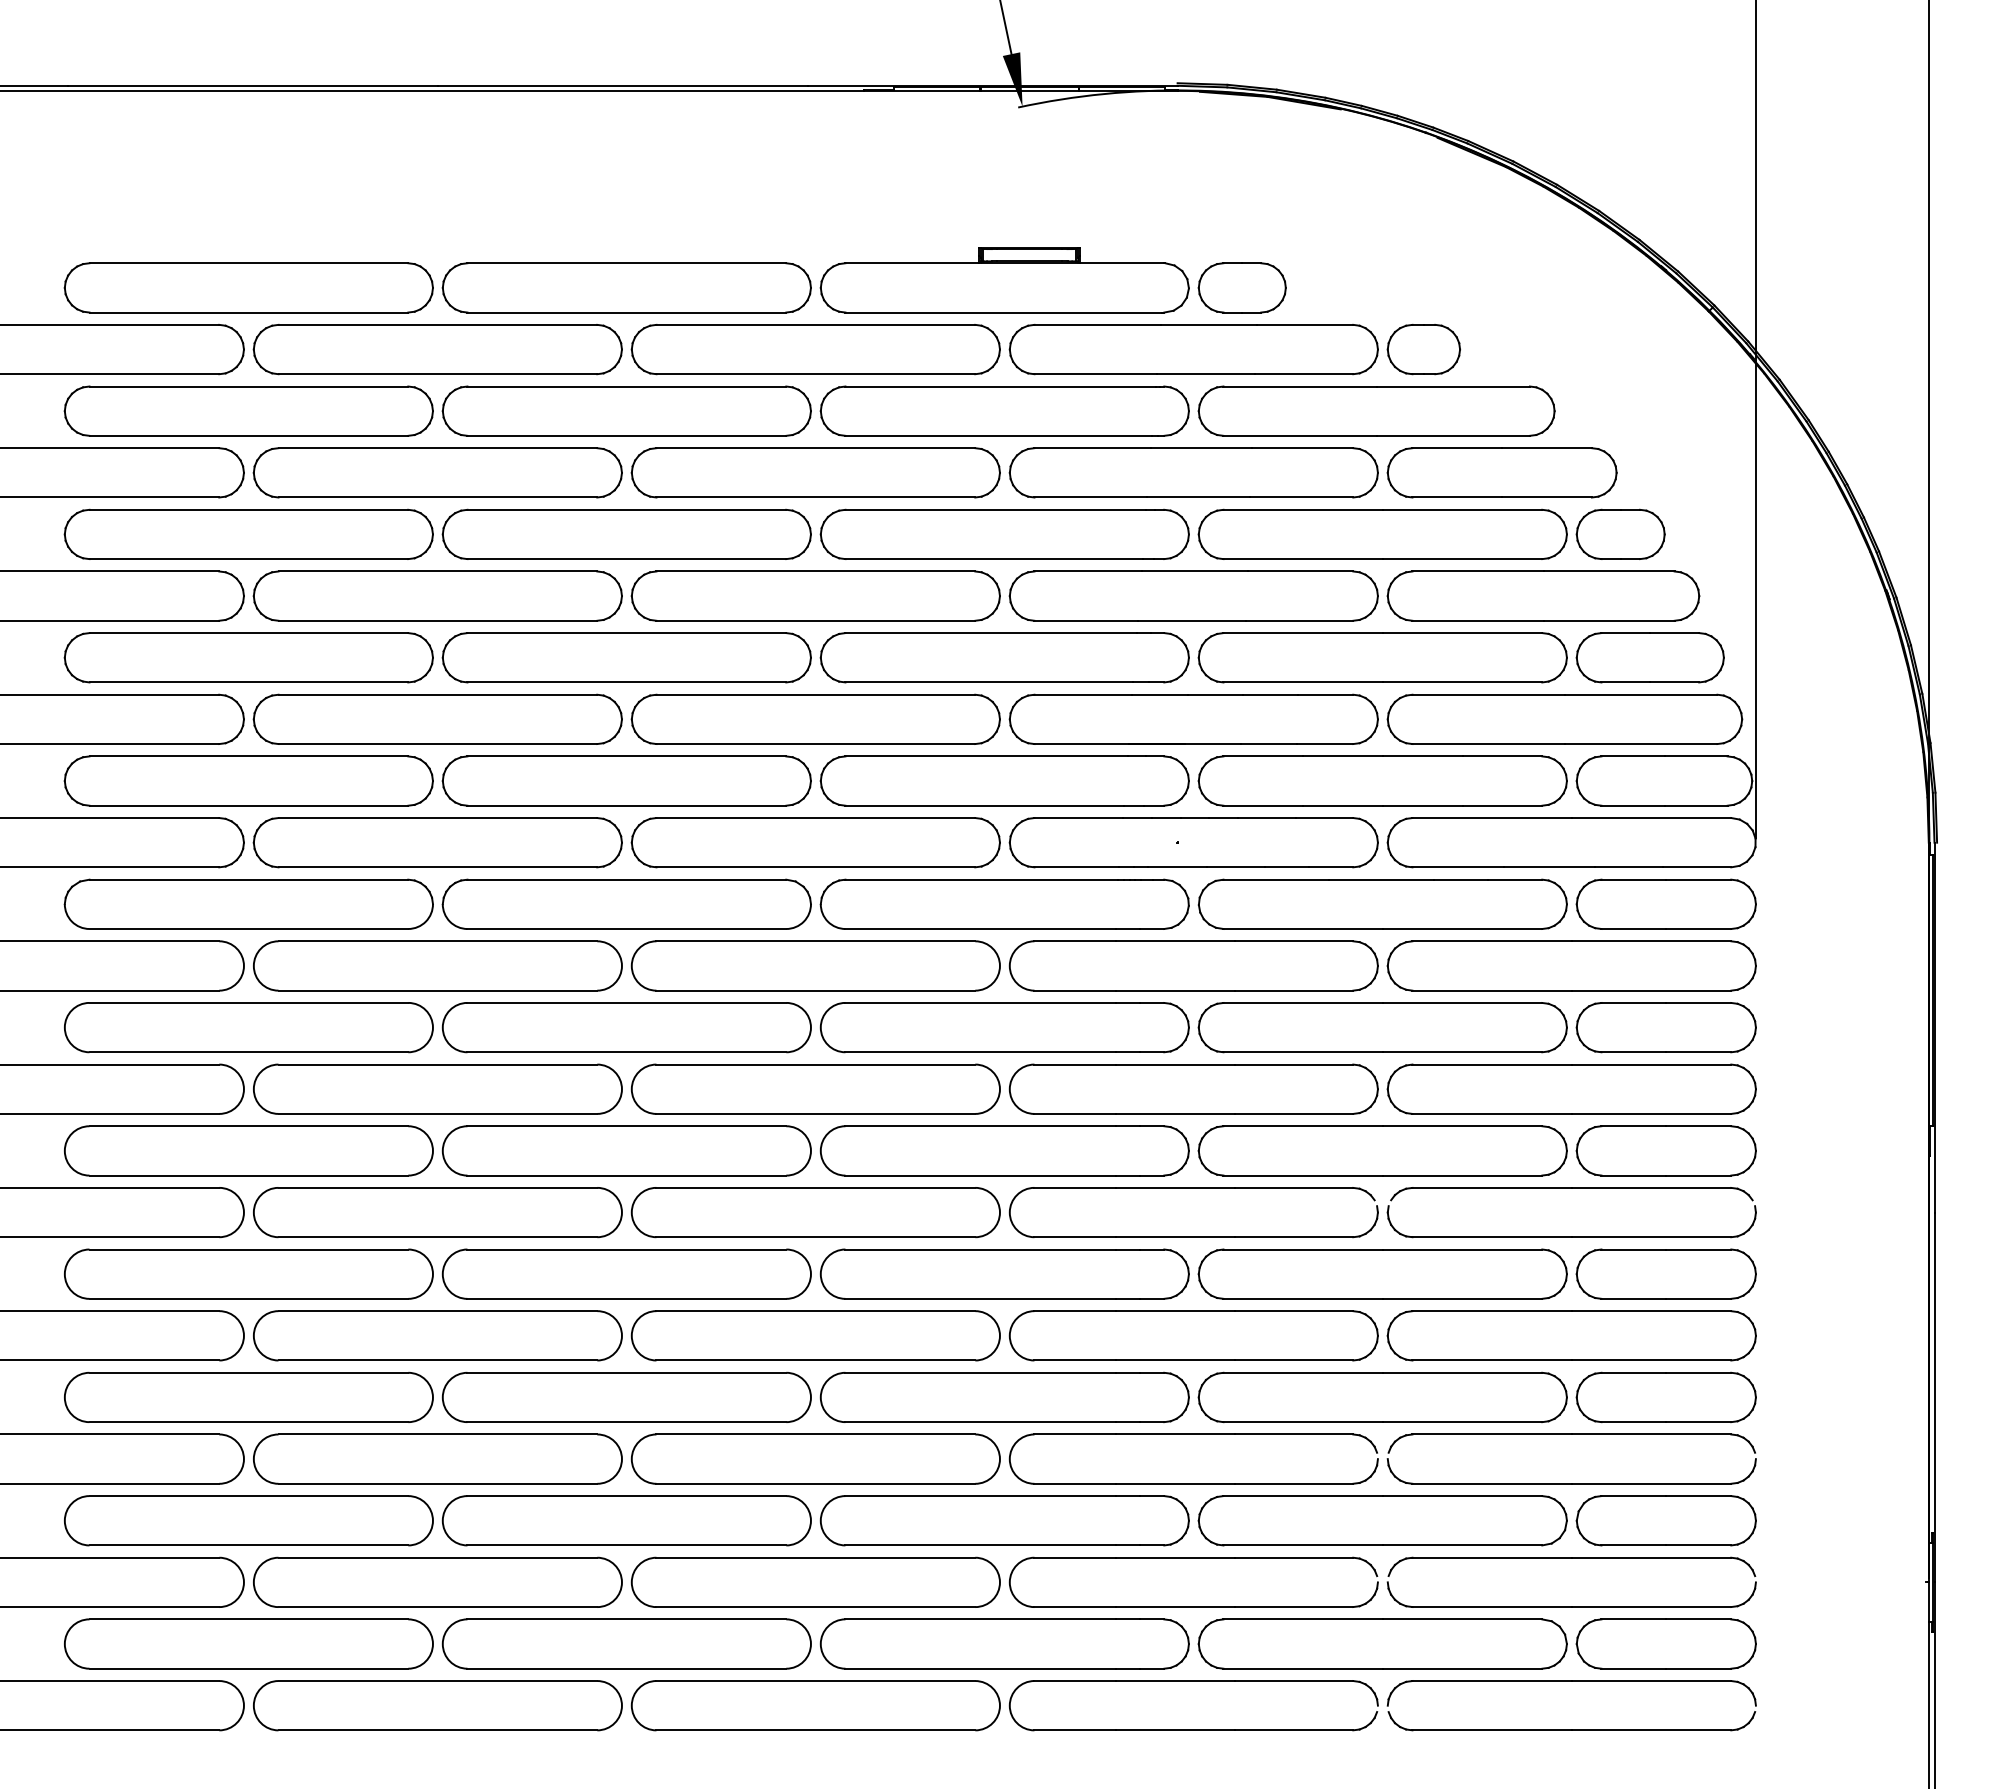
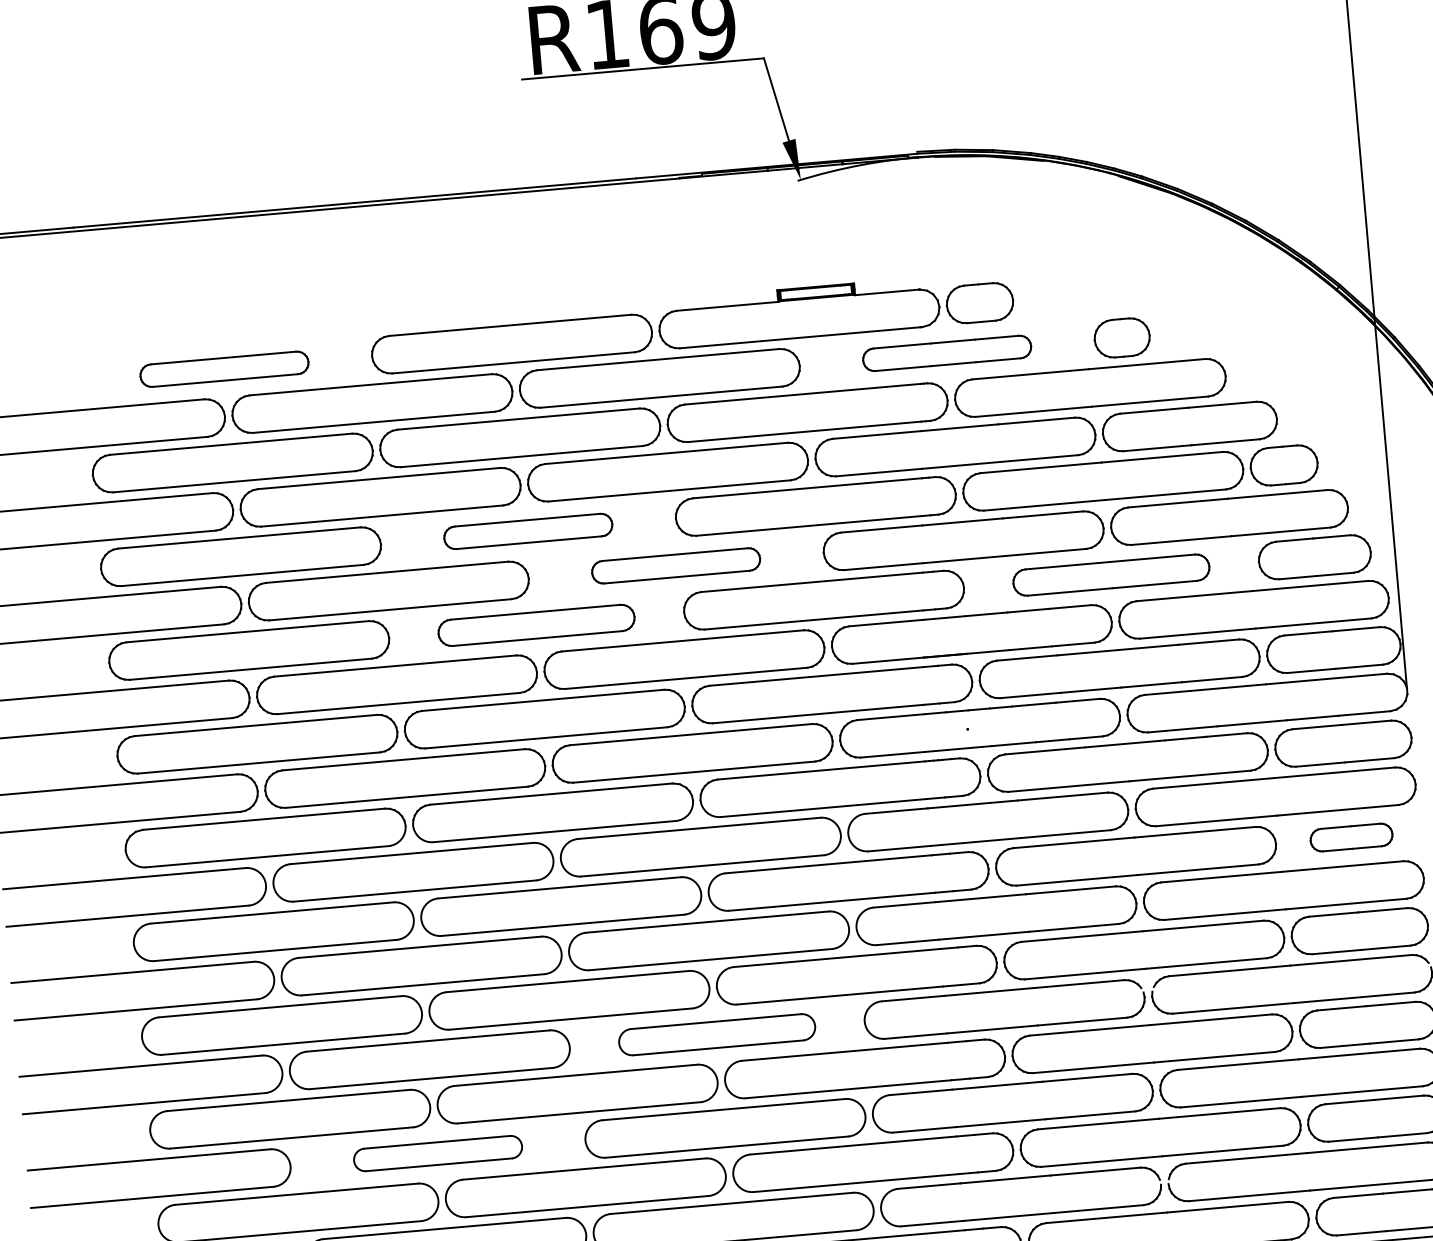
part: (248, 287) -> (224, 368), size x0.6
part: (1193, 349) -> (946, 353), size x0.6
part: (626, 533) -> (528, 530), size x0.6
part: (815, 595) -> (675, 565), size x0.6
part: (626, 657) -> (536, 625), size x0.7
part: (1382, 657) -> (1111, 574), size x0.7
part: (1665, 1027) -> (1351, 837), size x0.6
part: (815, 1212) -> (716, 1034), size x0.7
part: (437, 1335) -> (437, 1153), size x0.6

